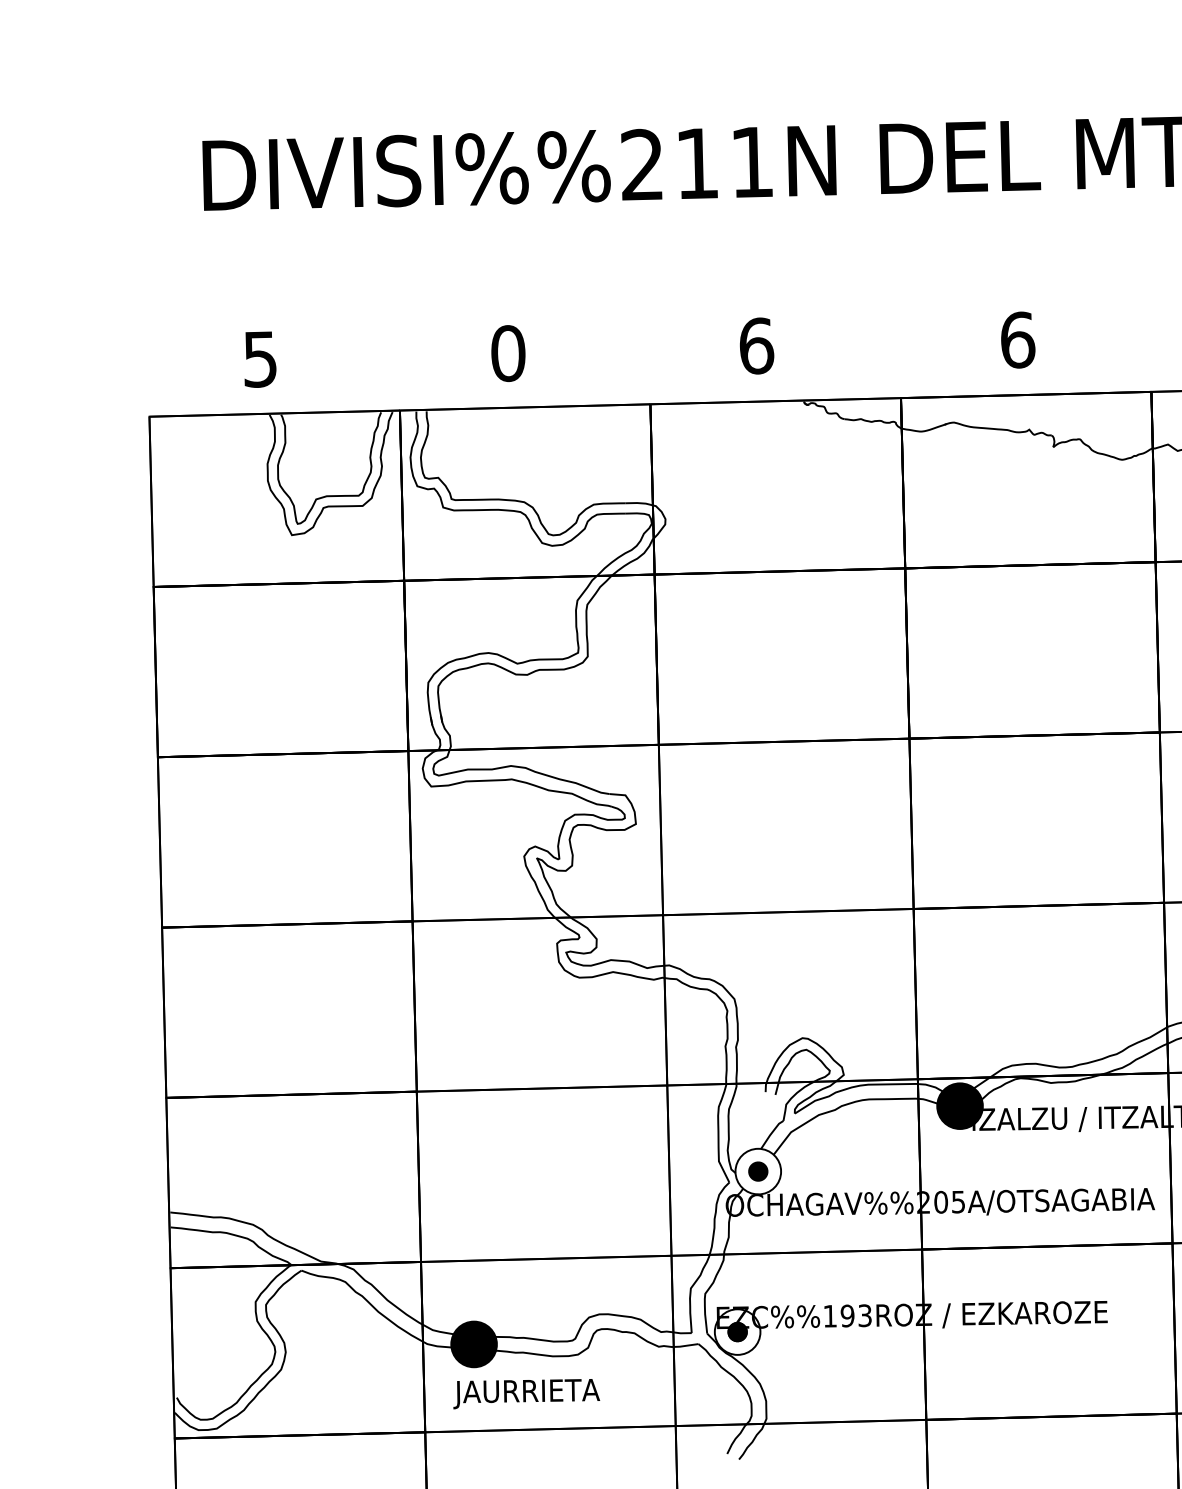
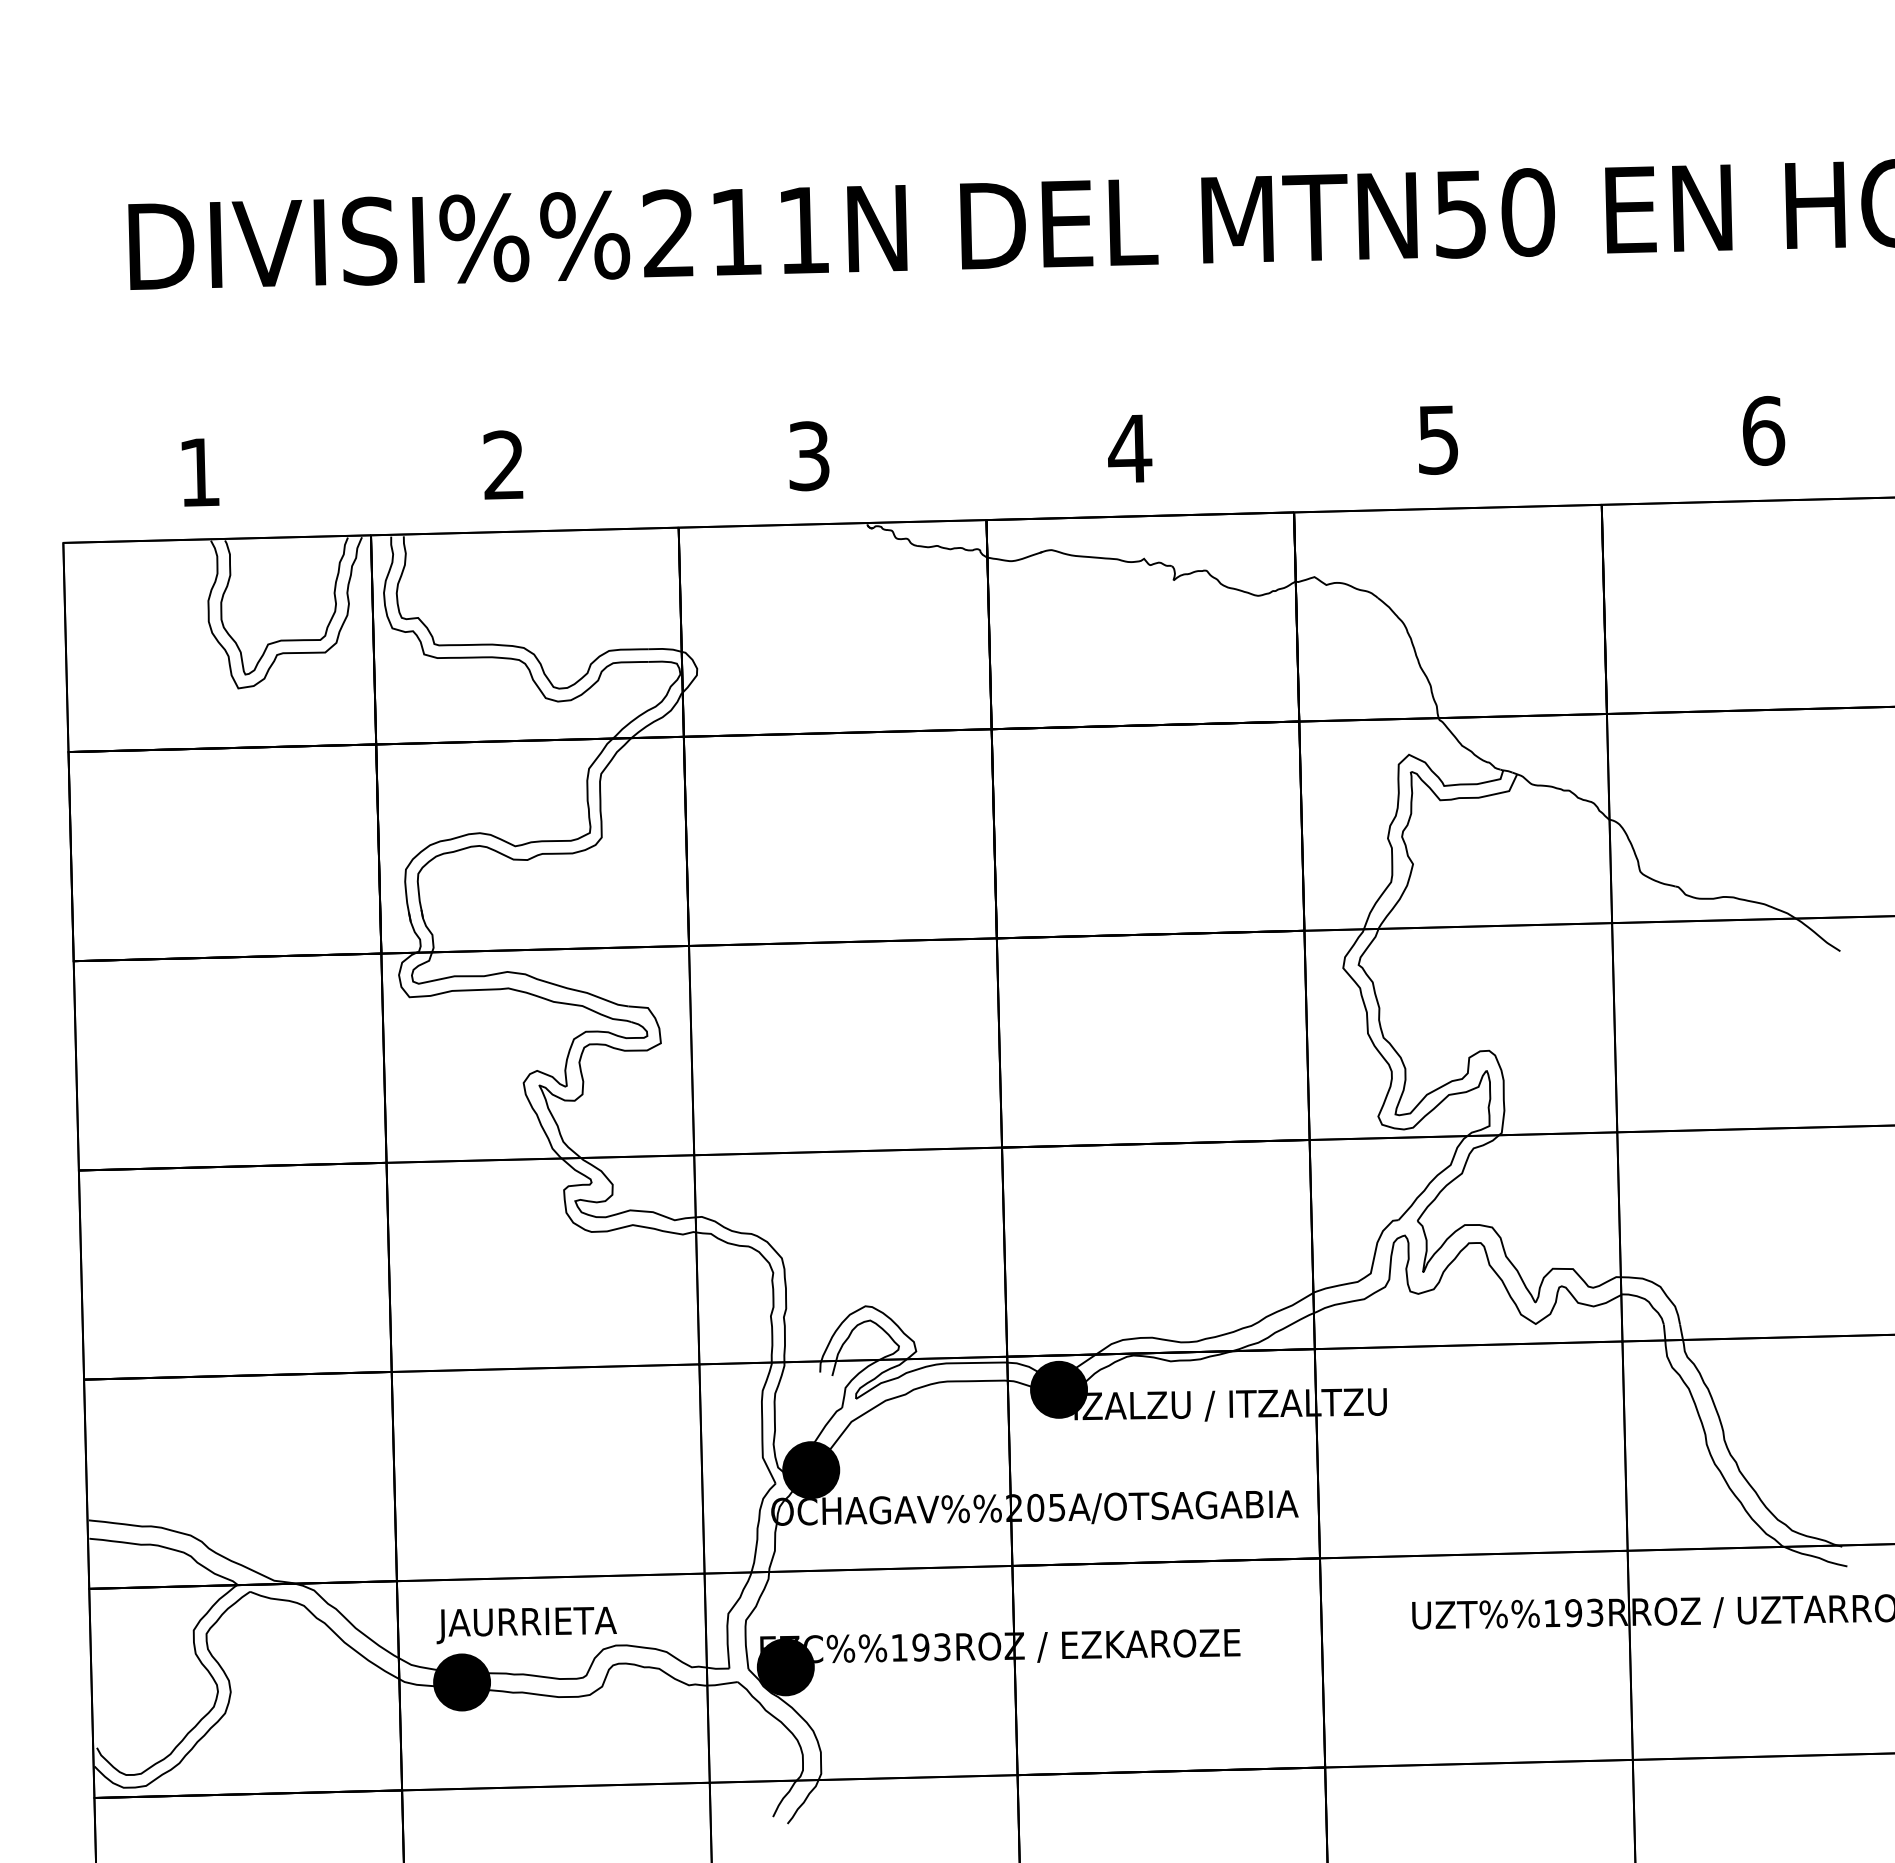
text: (1018, 339) -> (1130, 448), 6 -> 4
text: (756, 346) -> (809, 456), 6 -> 3
text: (508, 353) -> (504, 465), 0 -> 2
text: (260, 359) -> (199, 472), 5 -> 1
fill: (757, 1171) -> (810, 1469), added
fill: (758, 1171) -> (811, 1470), added
fill: (737, 1332) -> (785, 1667), added
text: (526, 1394) -> (526, 1625), moved

